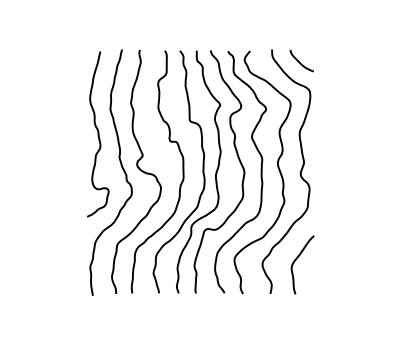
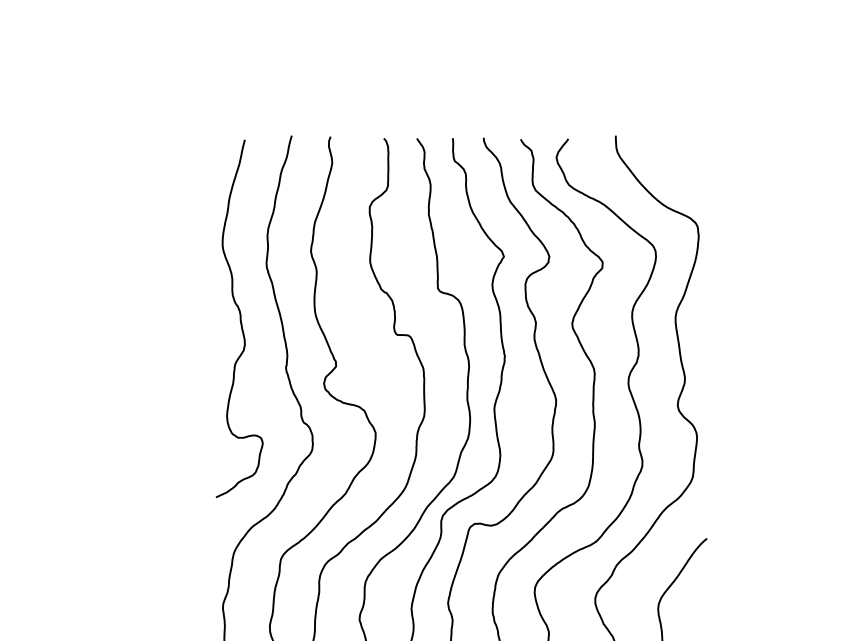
curve: (299, 61) -> (675, 161), removed

